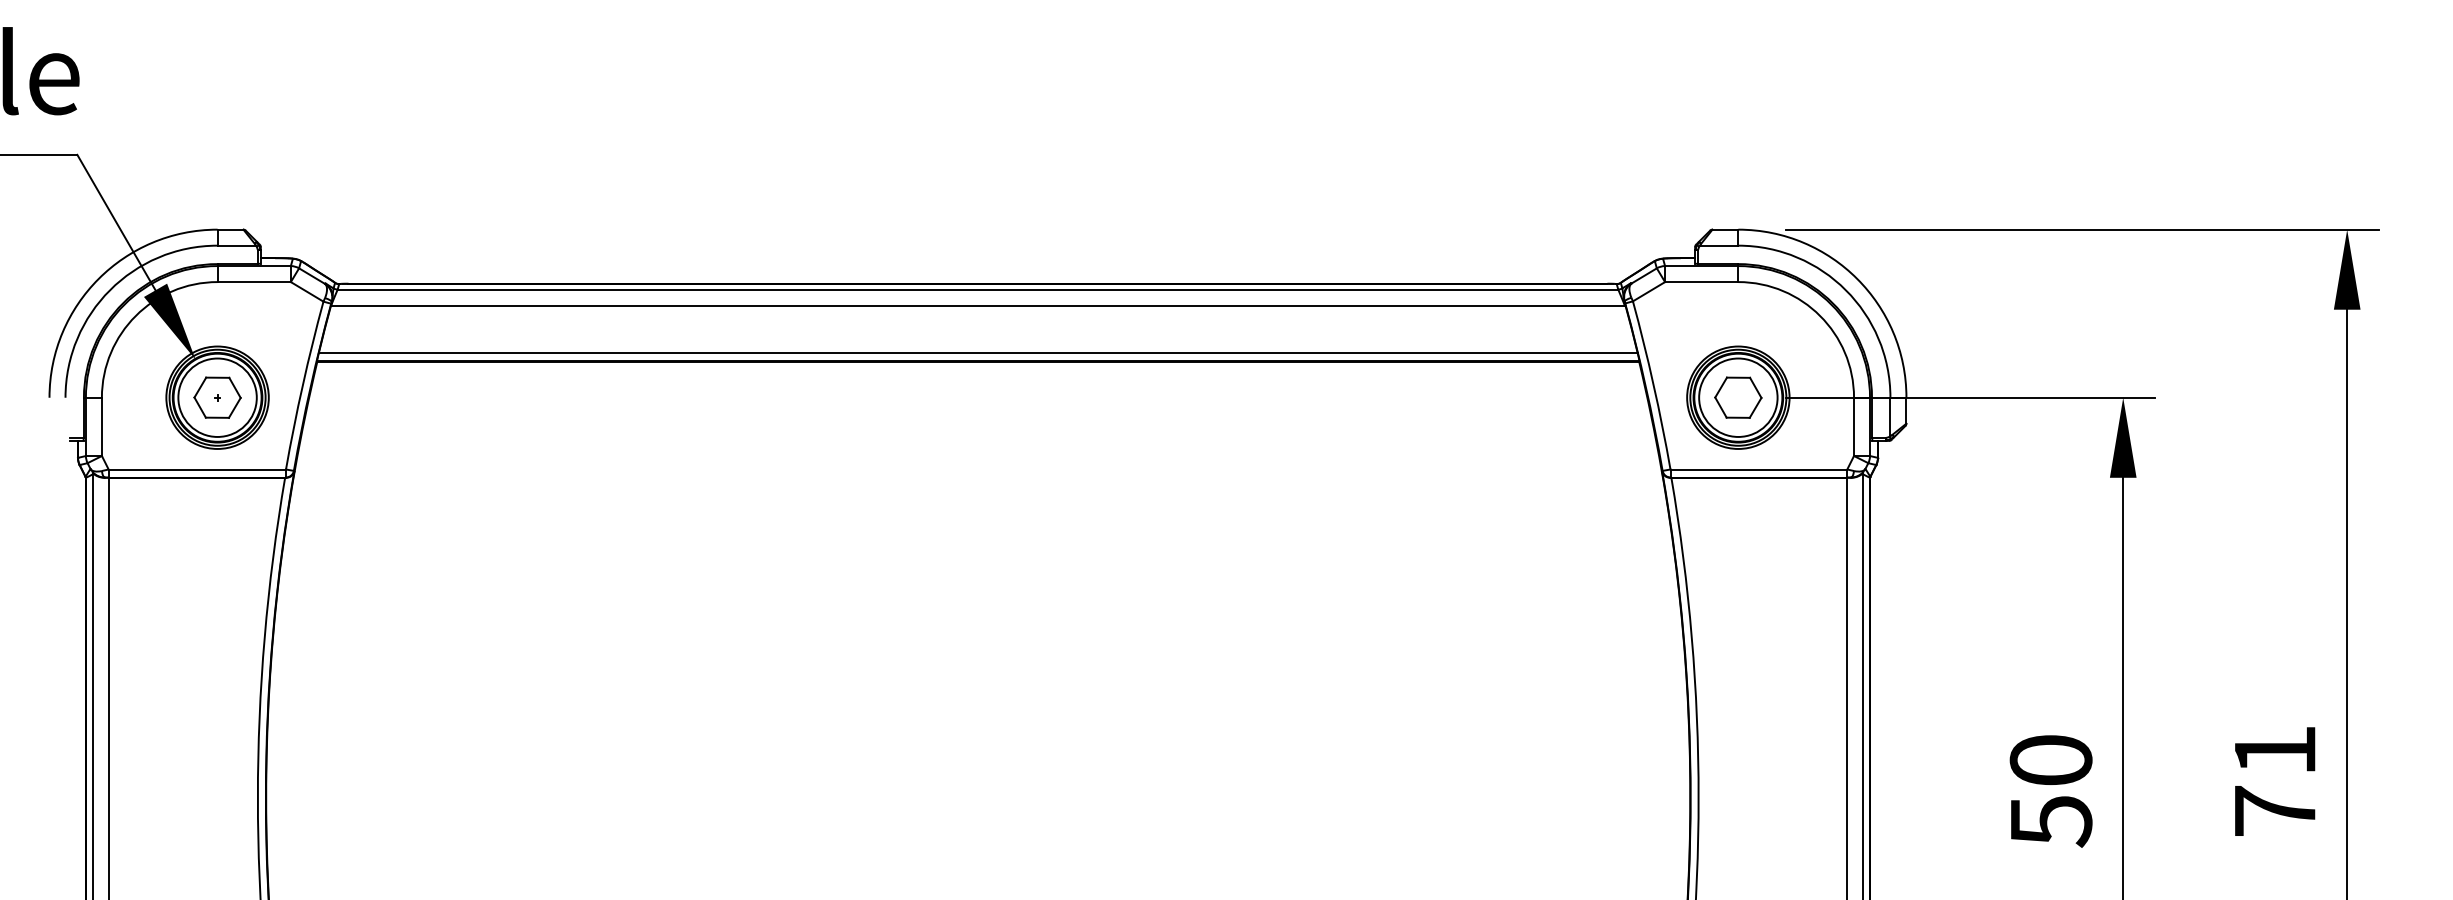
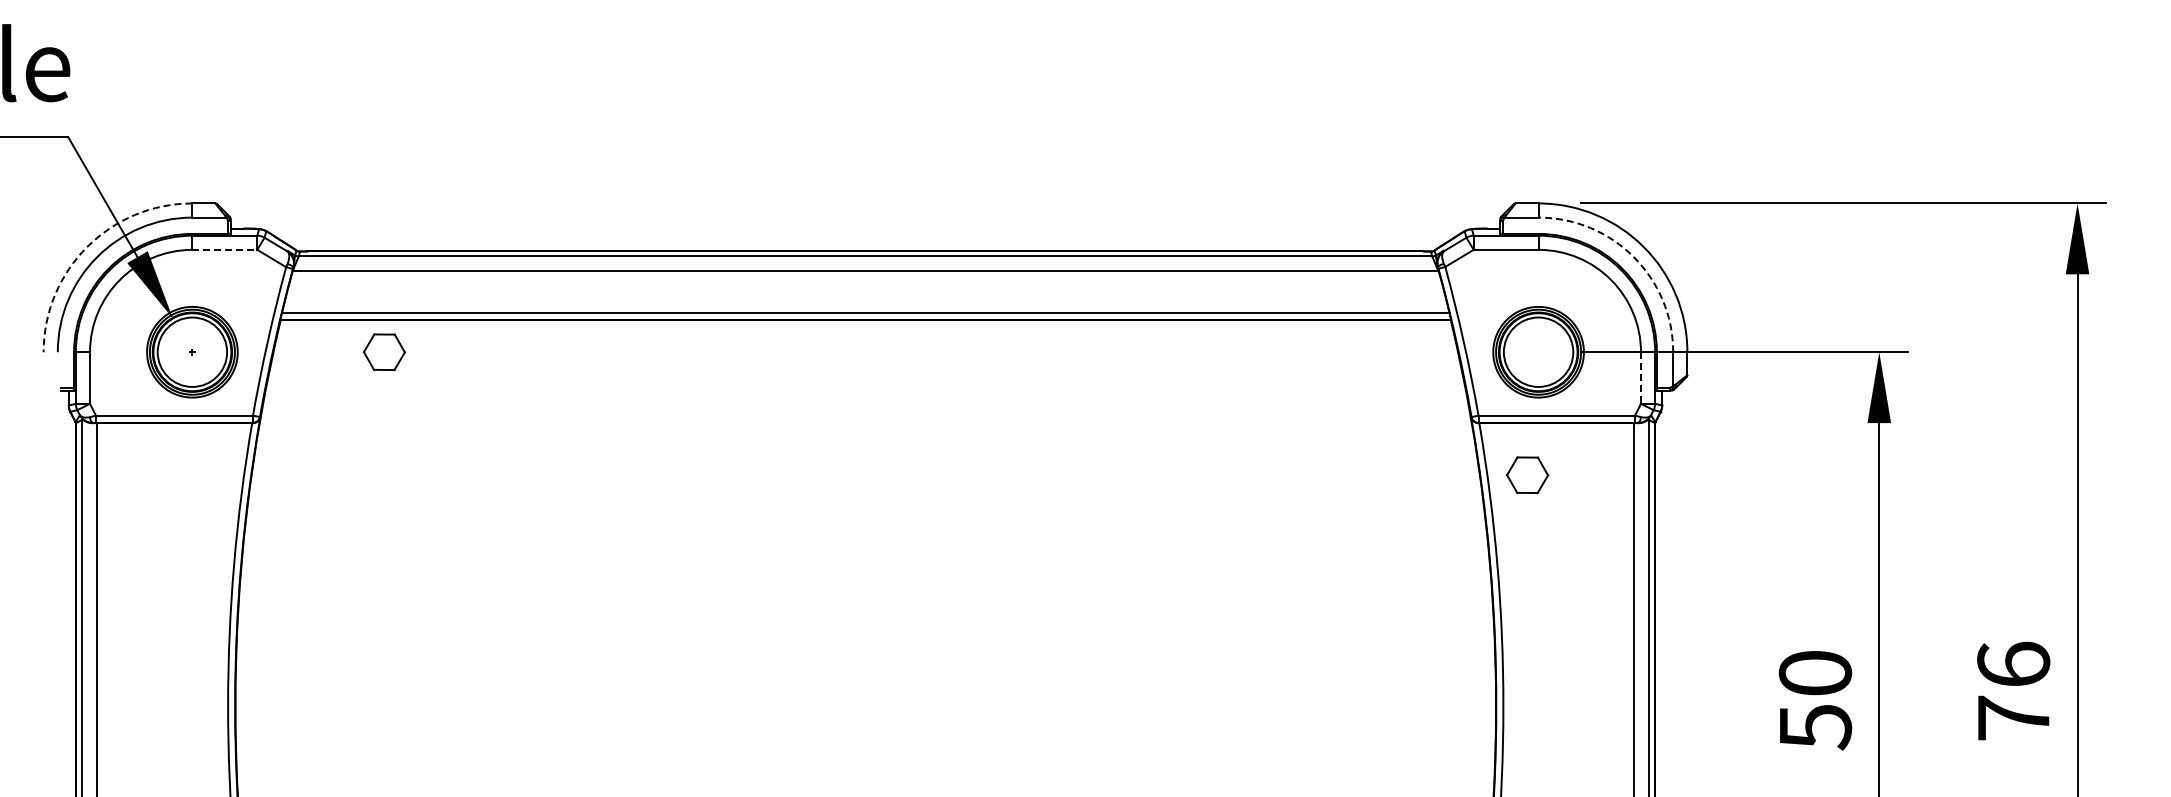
arc: (99, 279) -> (87, 247), solid -> dashed
line: (254, 281) -> (225, 249), solid -> dashed
arc: (1845, 290) -> (1633, 257), solid -> dashed
part: (1738, 396) -> (1527, 474), moved
part: (216, 398) -> (383, 352), moved
line: (1853, 427) -> (1640, 378), solid -> dashed
text: (2274, 749) -> (2013, 663), 71 -> 76

